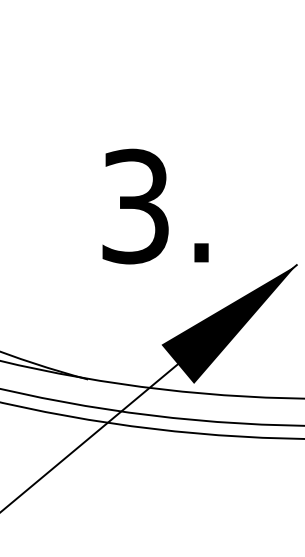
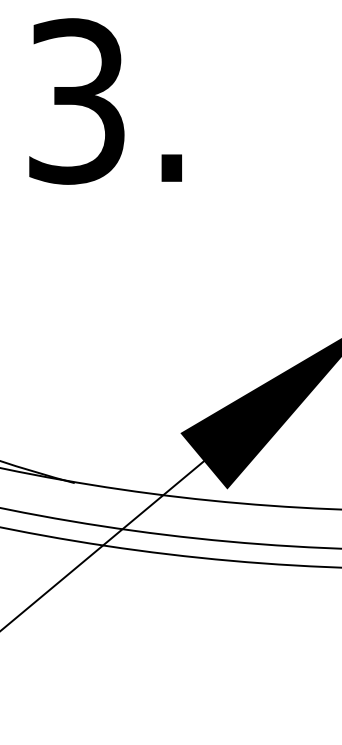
text: (155, 206) -> (105, 101), moved

